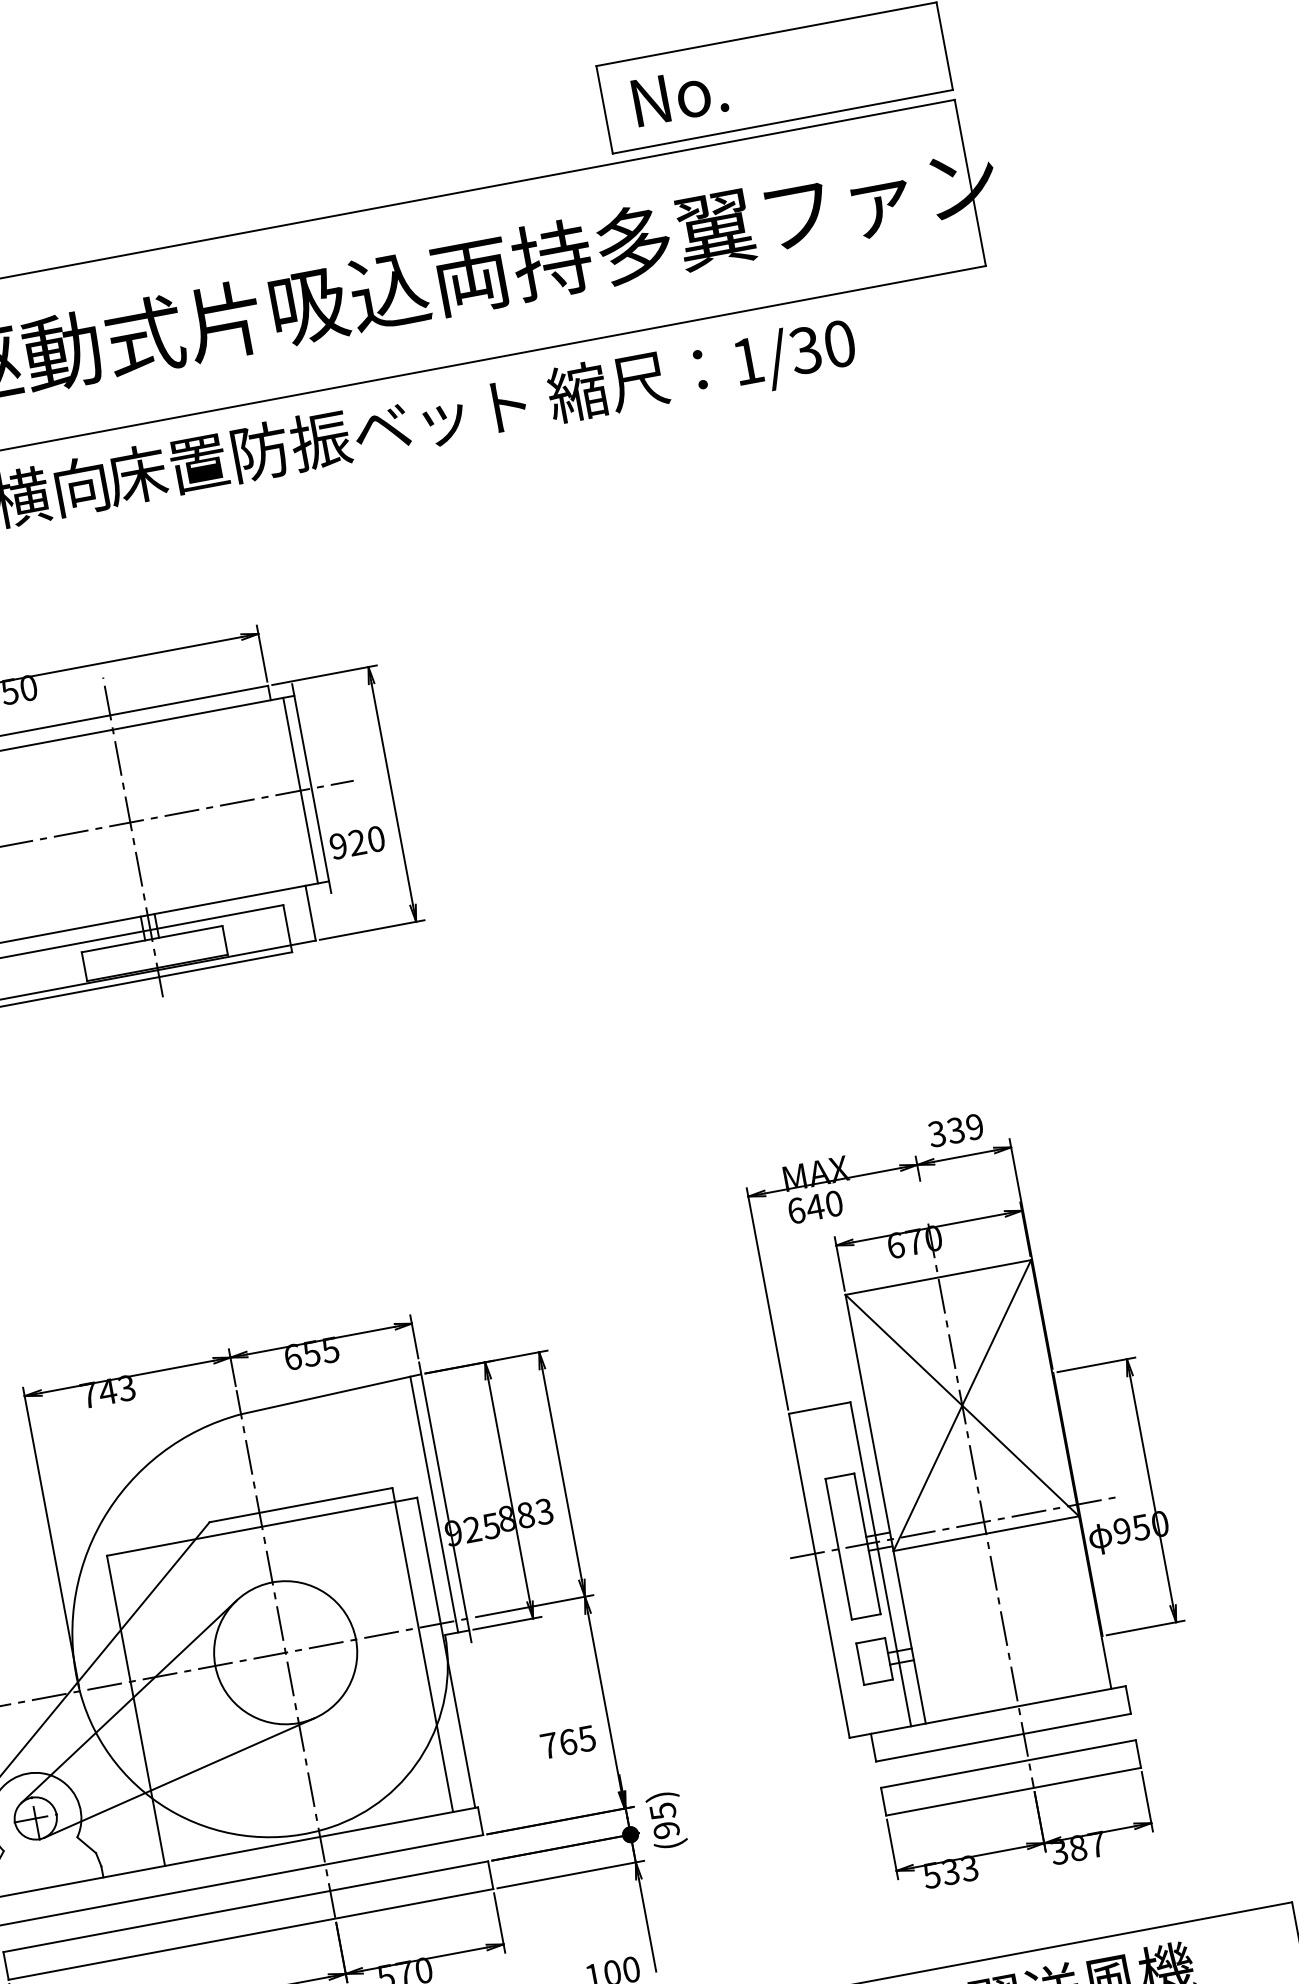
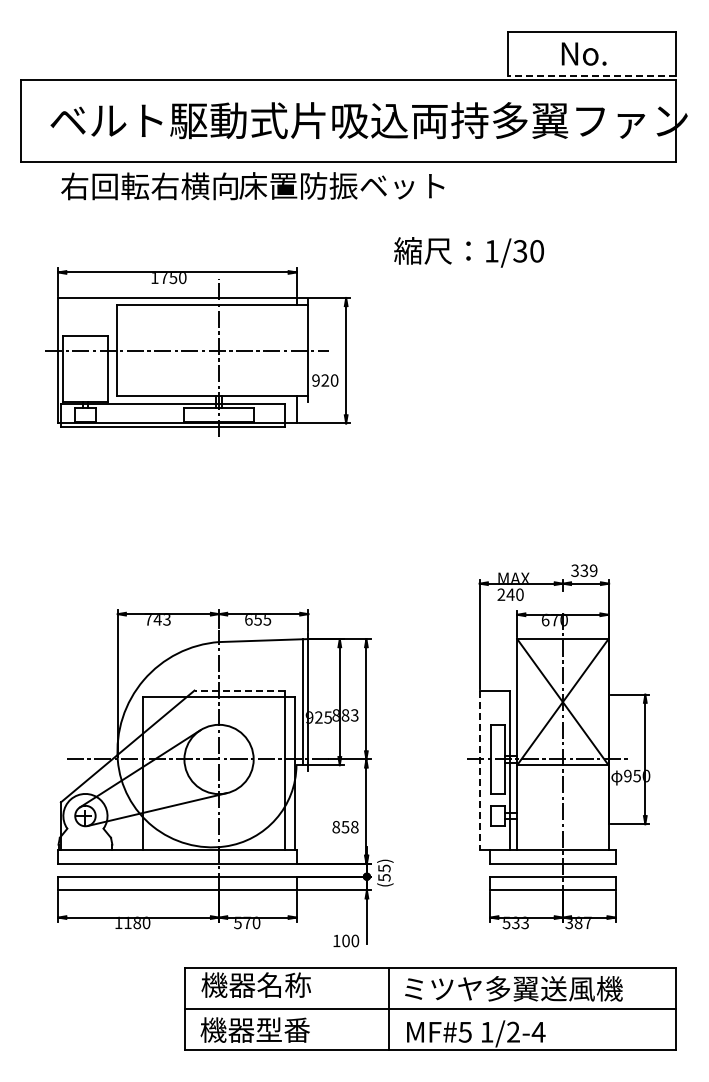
text: (678, 94) -> (583, 53), moved
line: (782, 121) -> (591, 75), solid -> dashed
text: (700, 372) -> (468, 252), moved
line: (299, 790) -> (302, 350), removed
text: (796, 1210) -> (501, 594), 640 -> 240
line: (300, 1504) -> (239, 690), solid -> dashed
line: (818, 1576) -> (479, 770), solid -> dashed
text: (568, 1740) -> (345, 826), 765 -> 858
text: (666, 1829) -> (384, 877), (95) -> (55)

